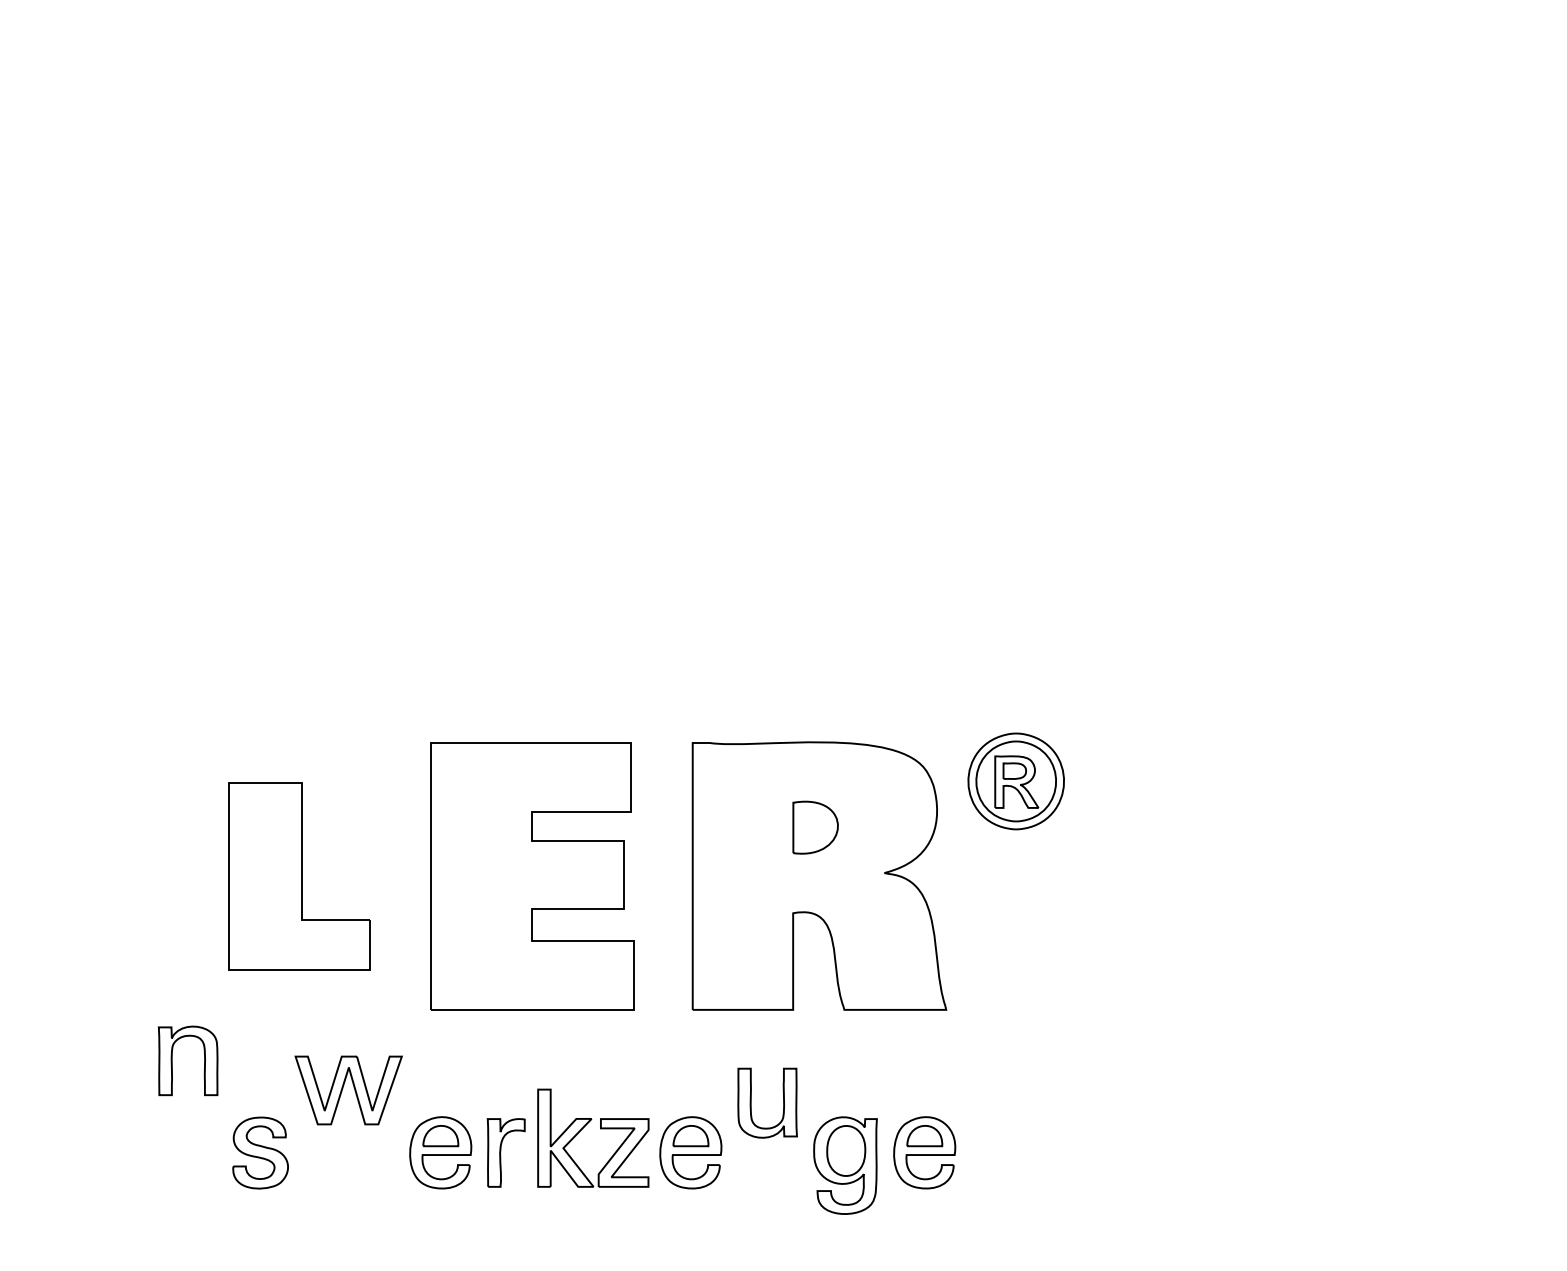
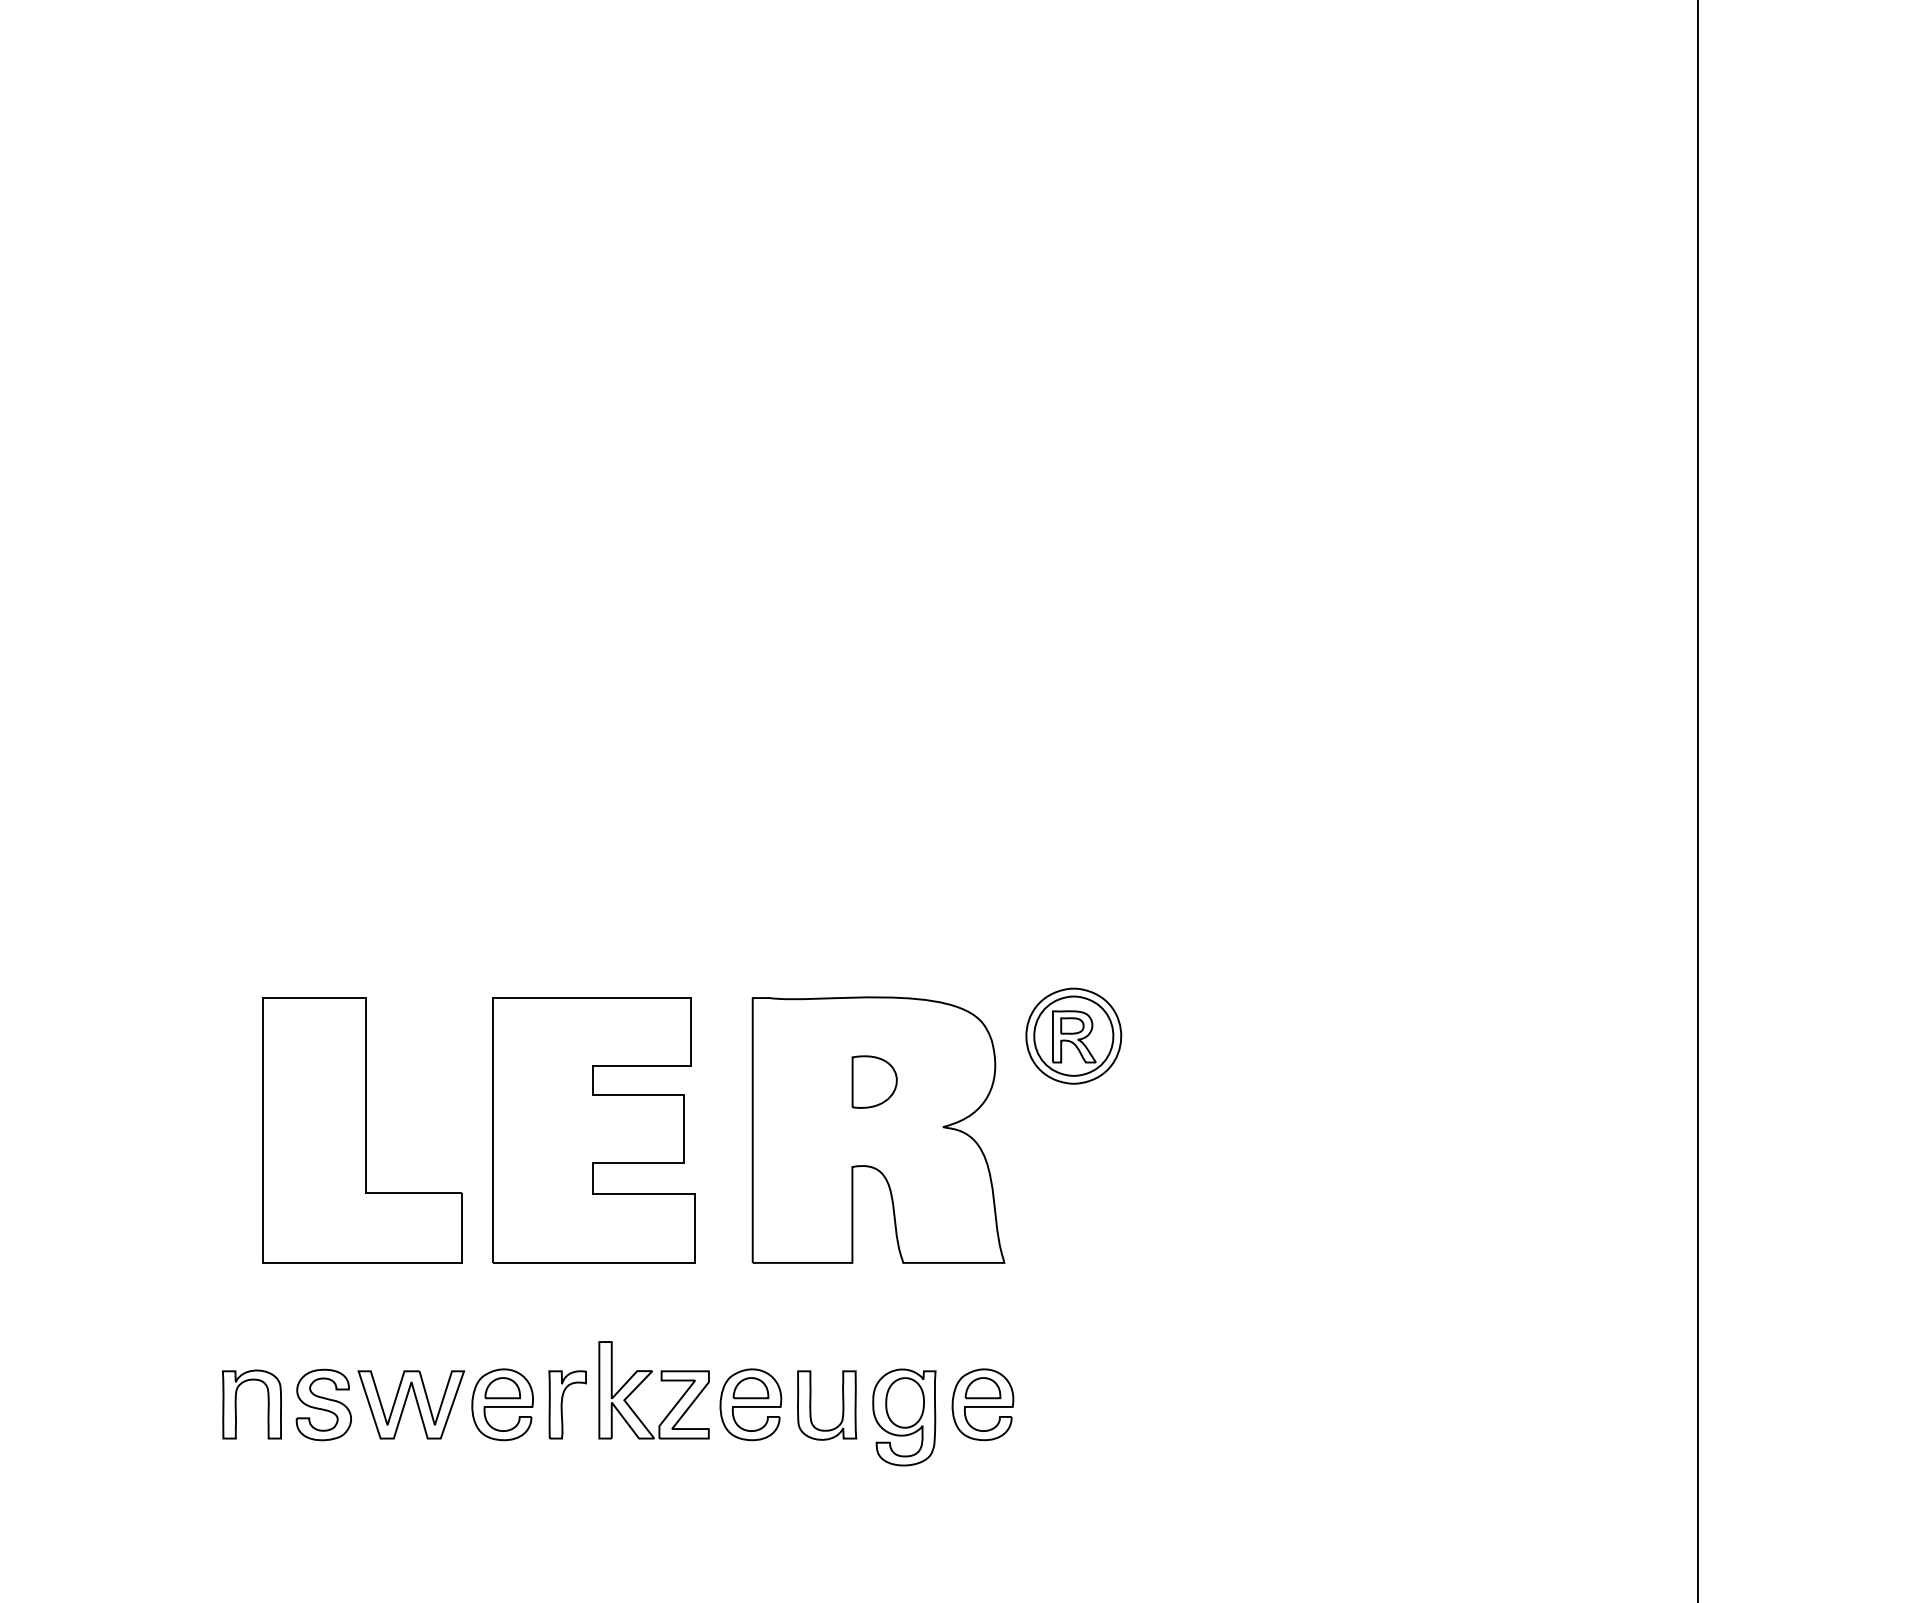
part: (299, 876) -> (362, 1130), size x1.43
part: (172, 1060) -> (236, 1404), moved
part: (348, 1090) -> (411, 1404), moved
part: (783, 1103) -> (842, 1405), moved

